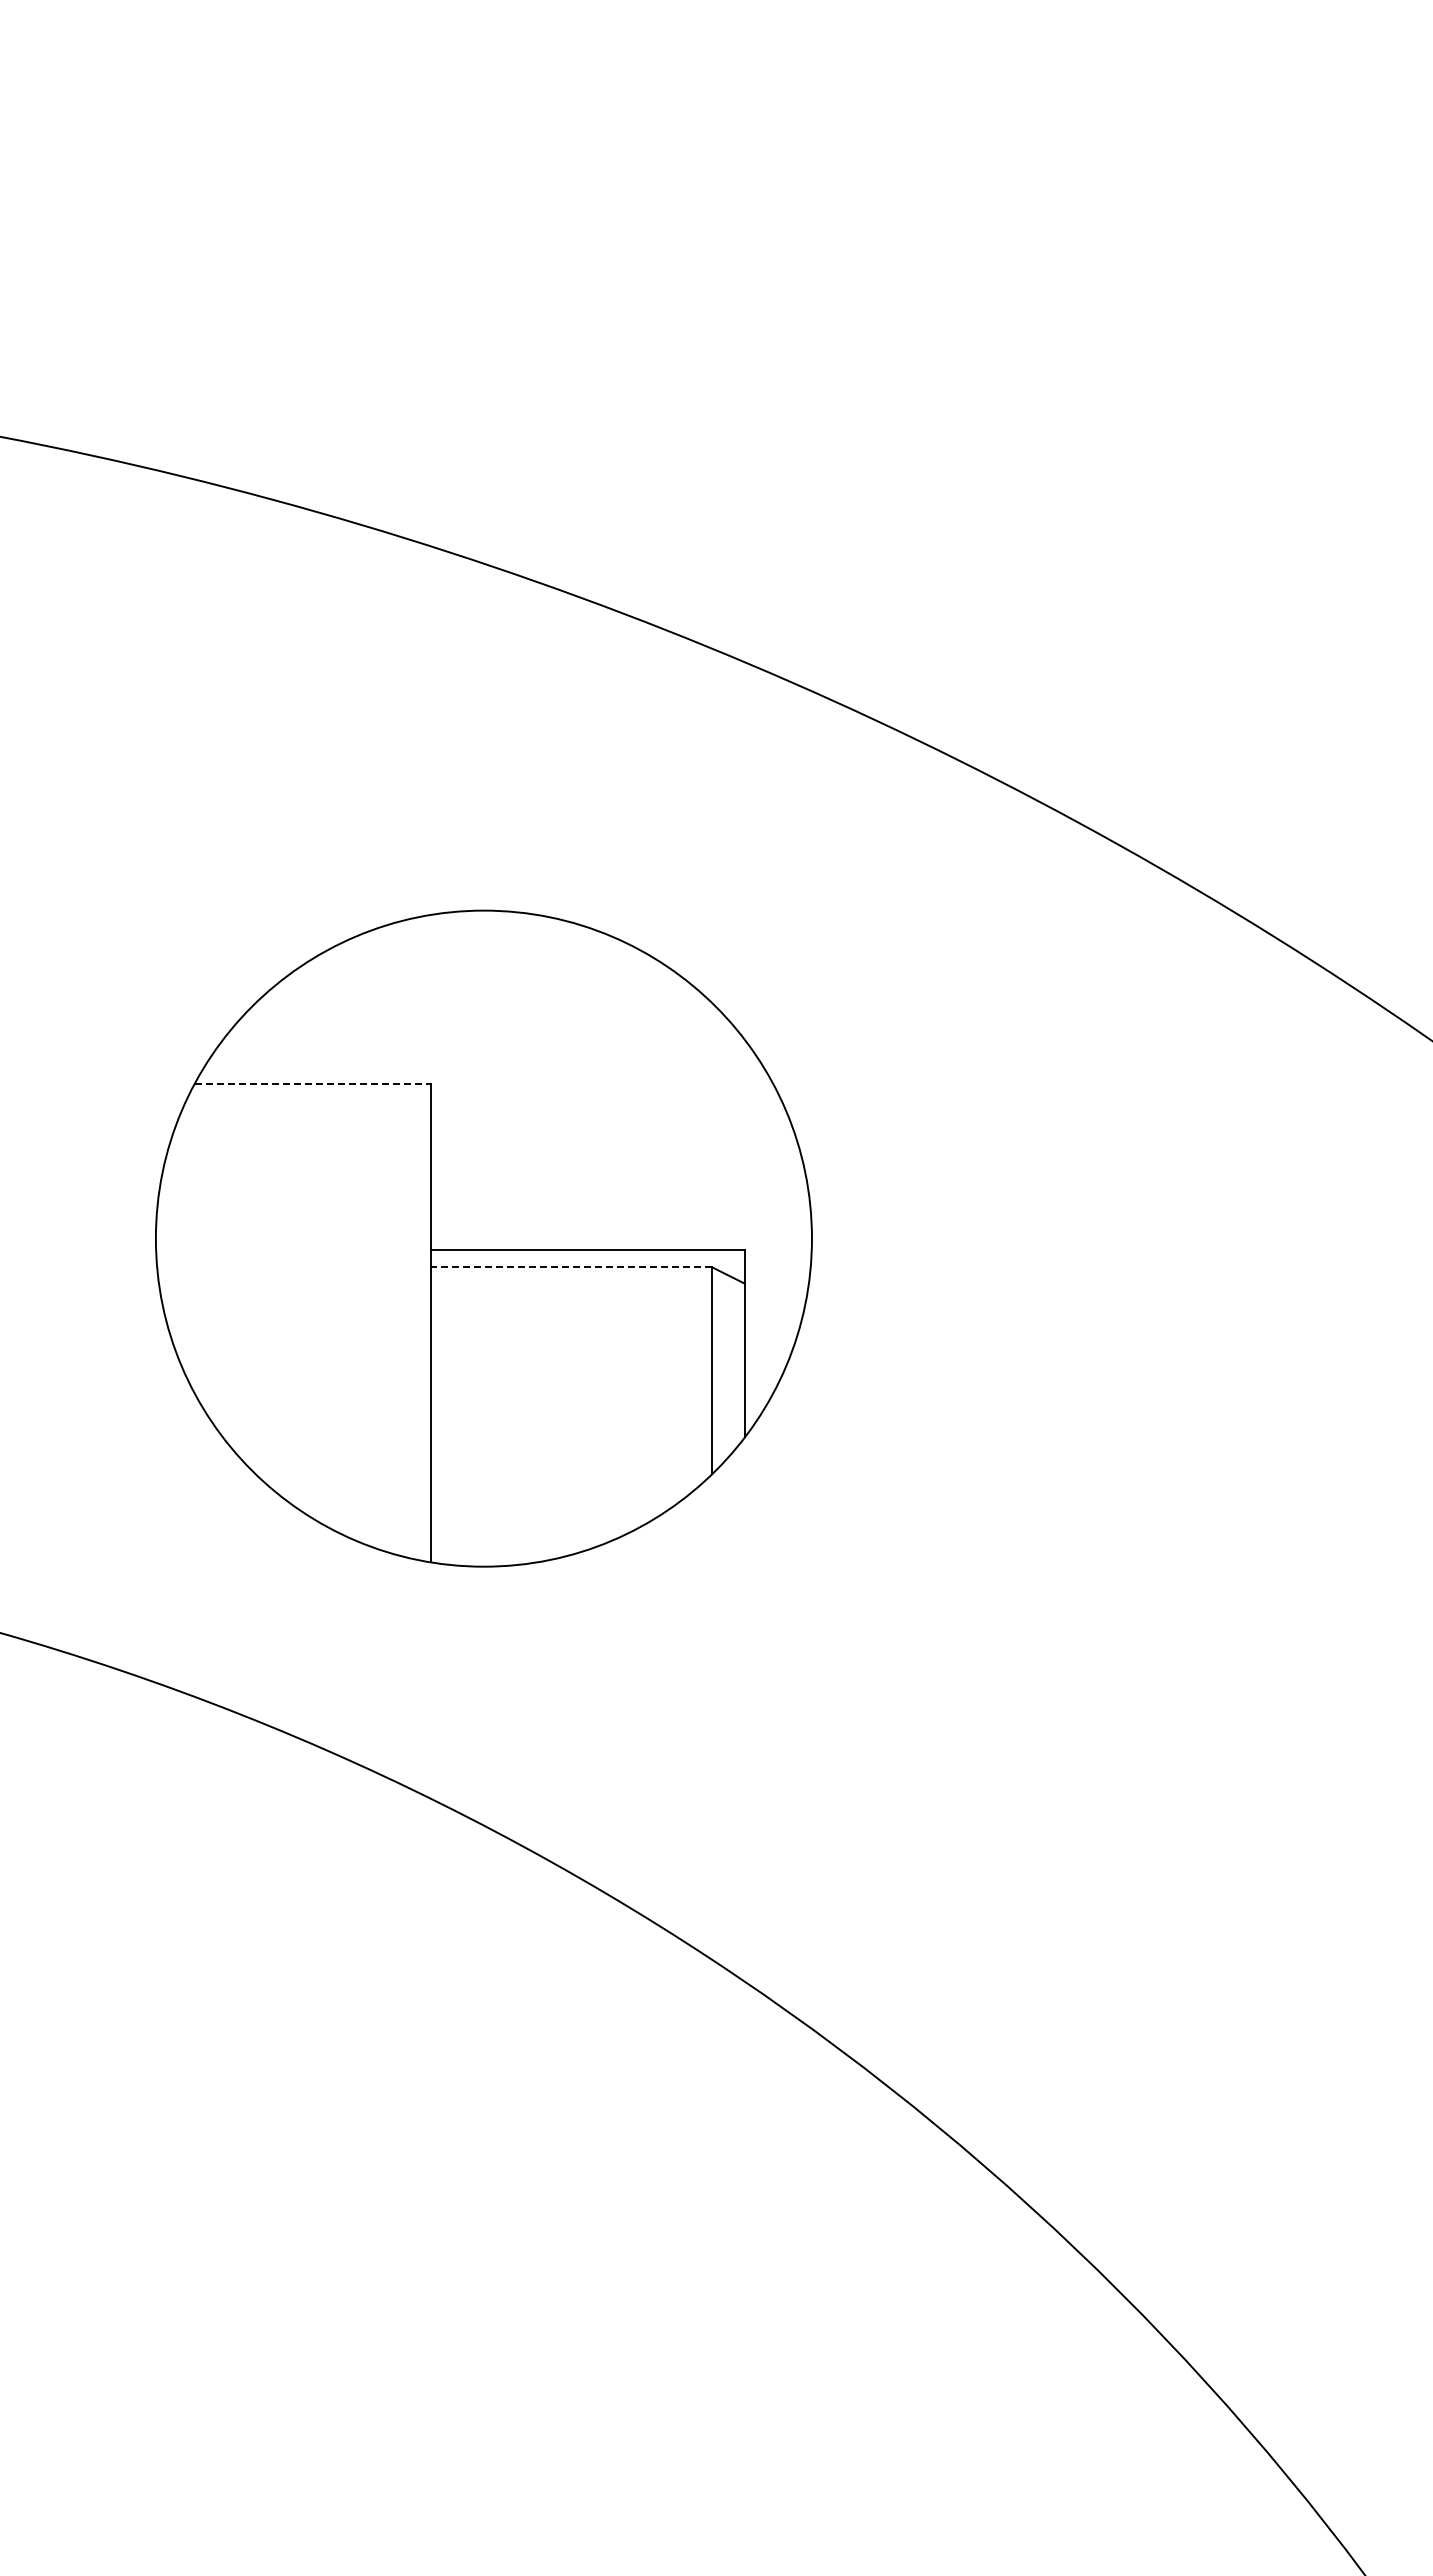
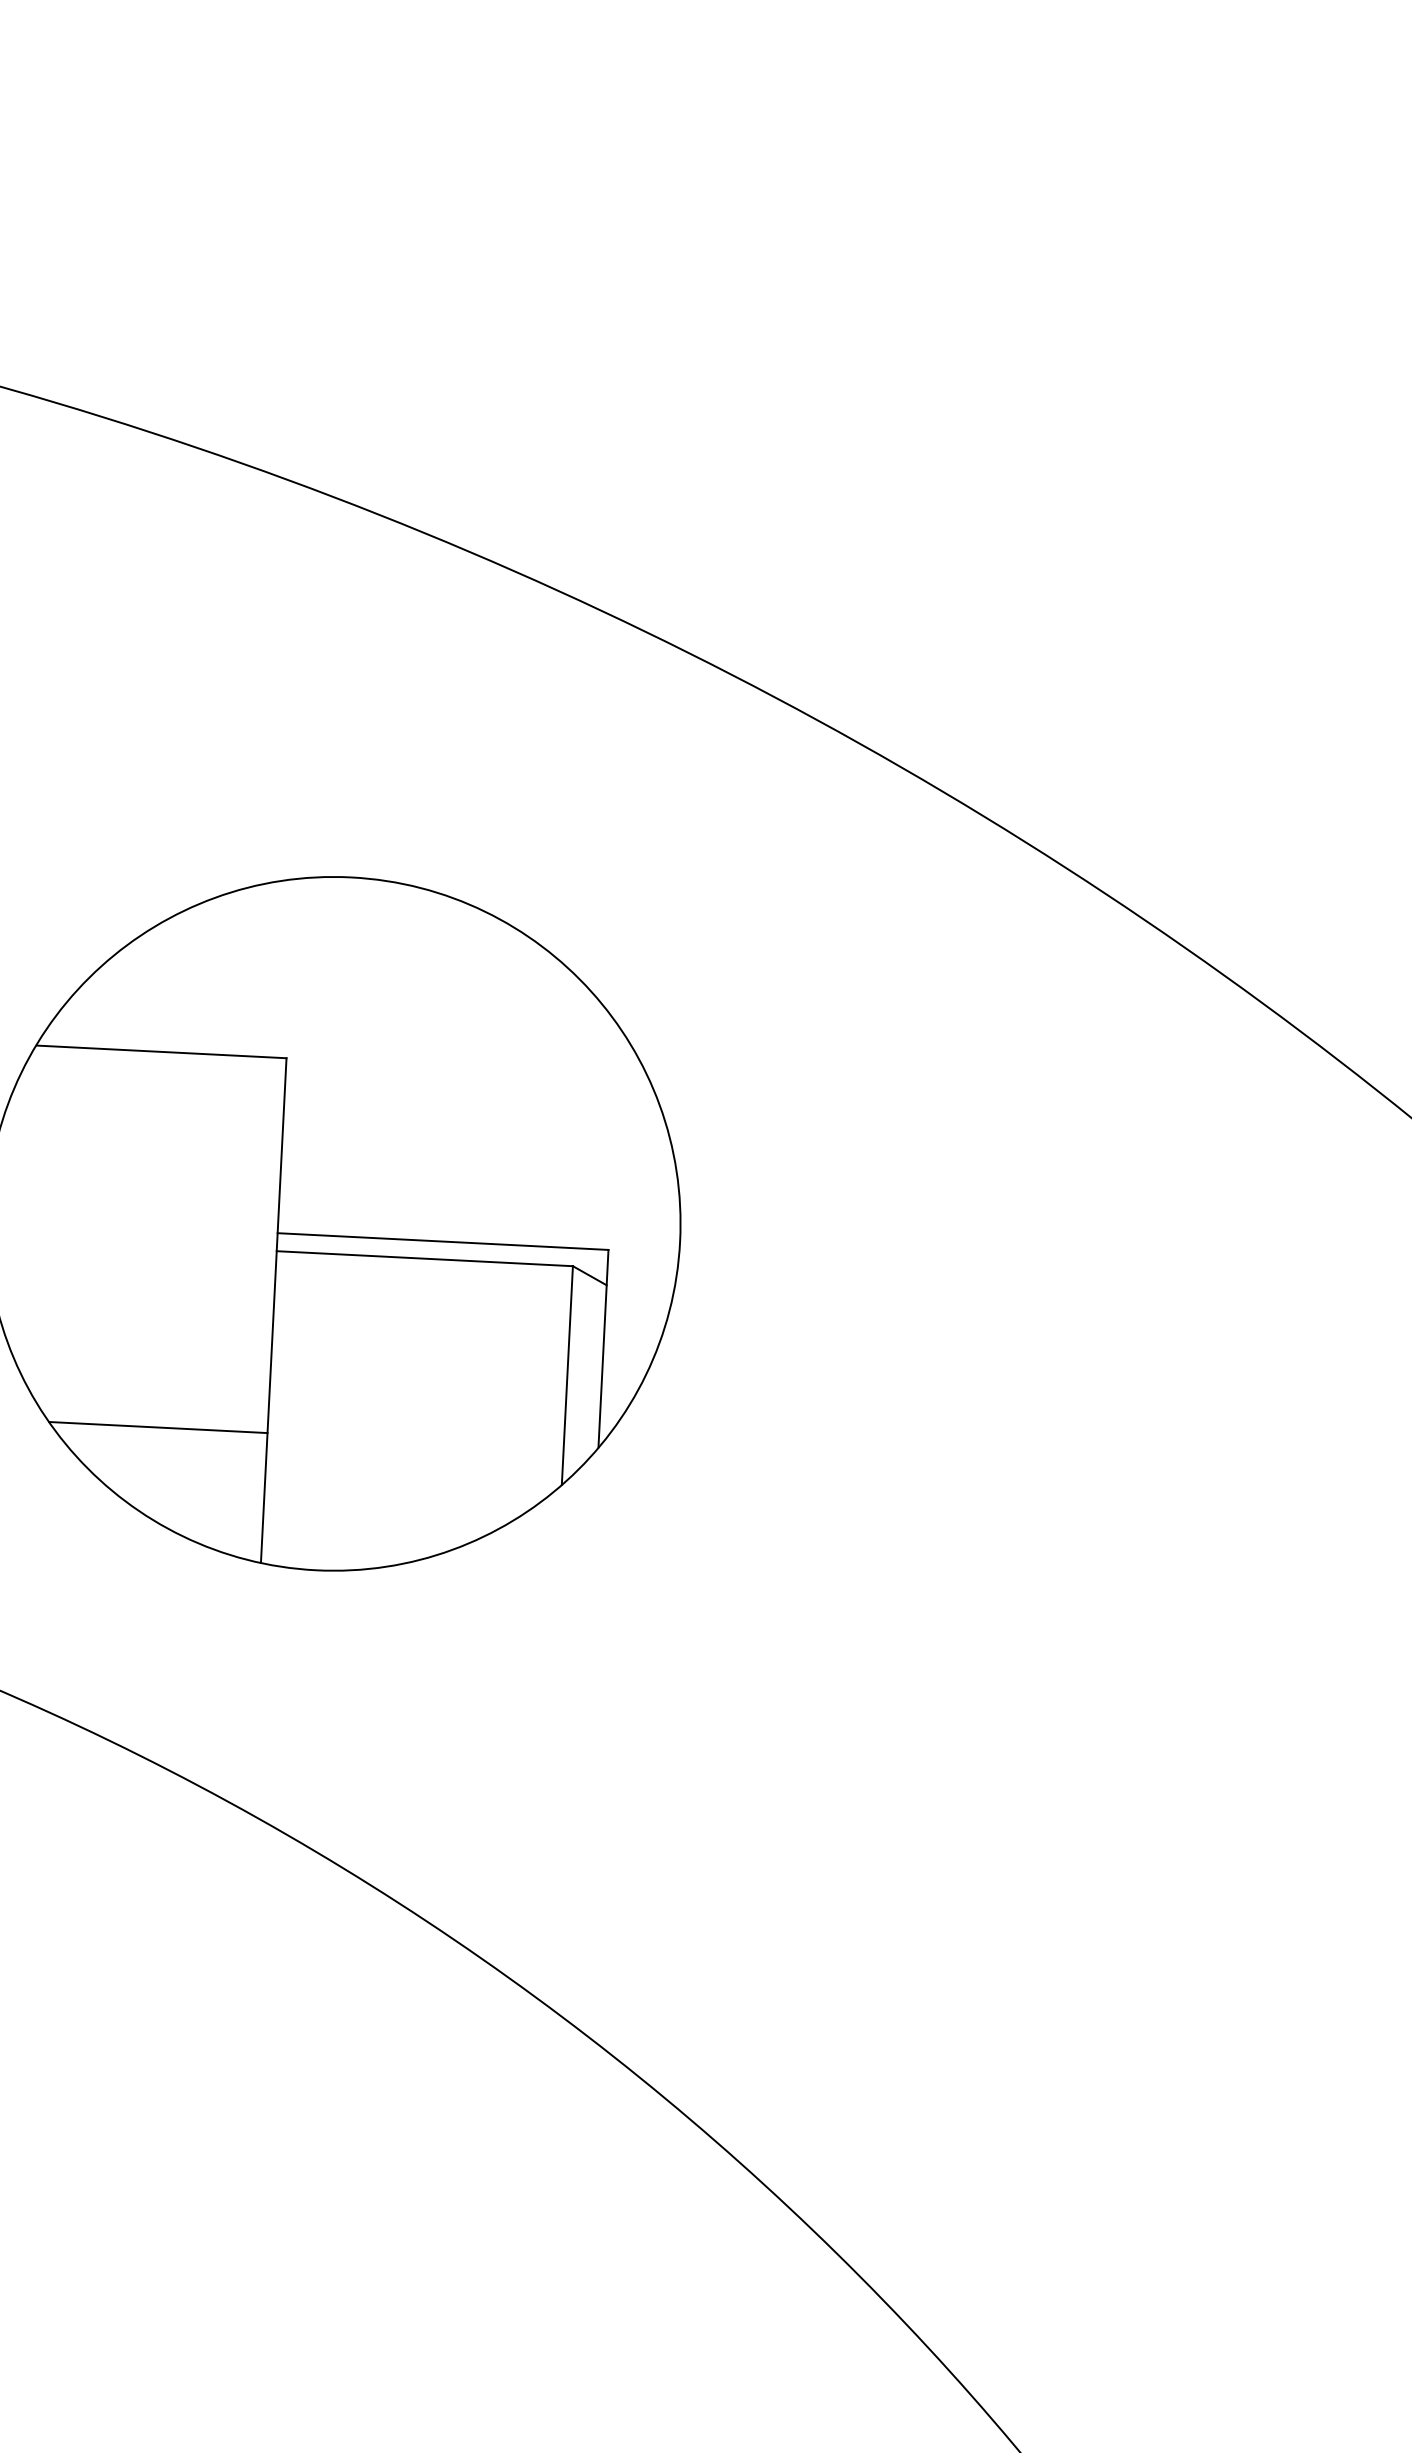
line: (313, 1084) -> (161, 1051), dashed -> solid
line: (571, 1267) -> (424, 1259), dashed -> solid
line: (327, 1439) -> (157, 1427), added

